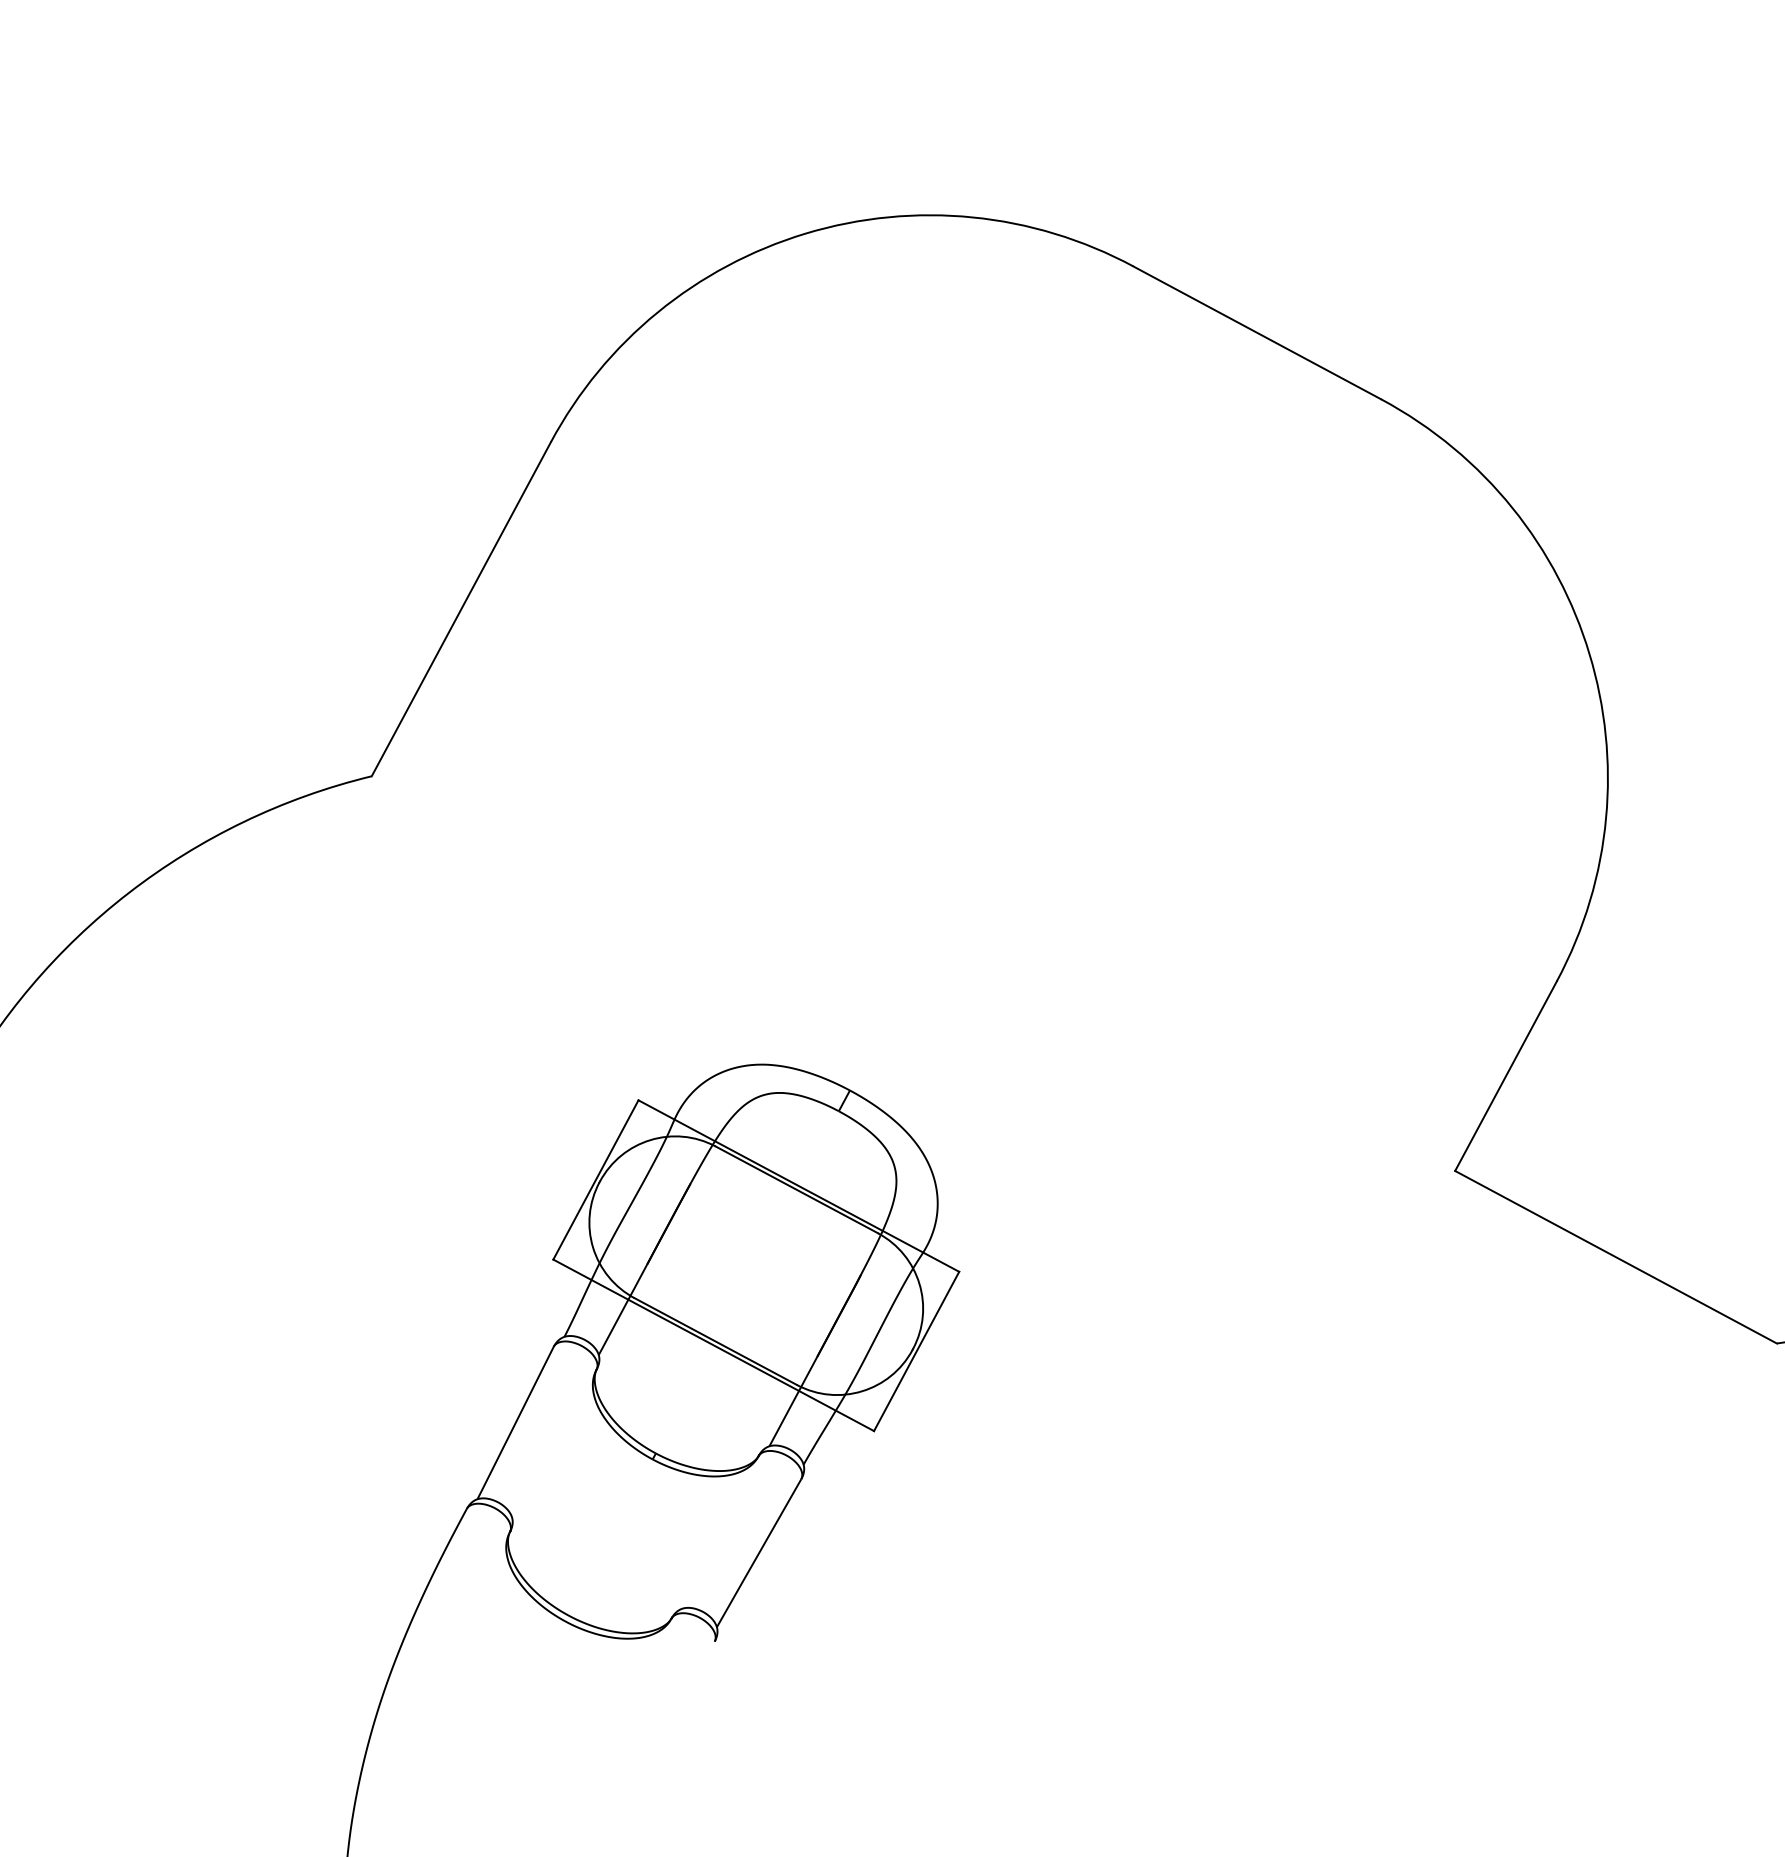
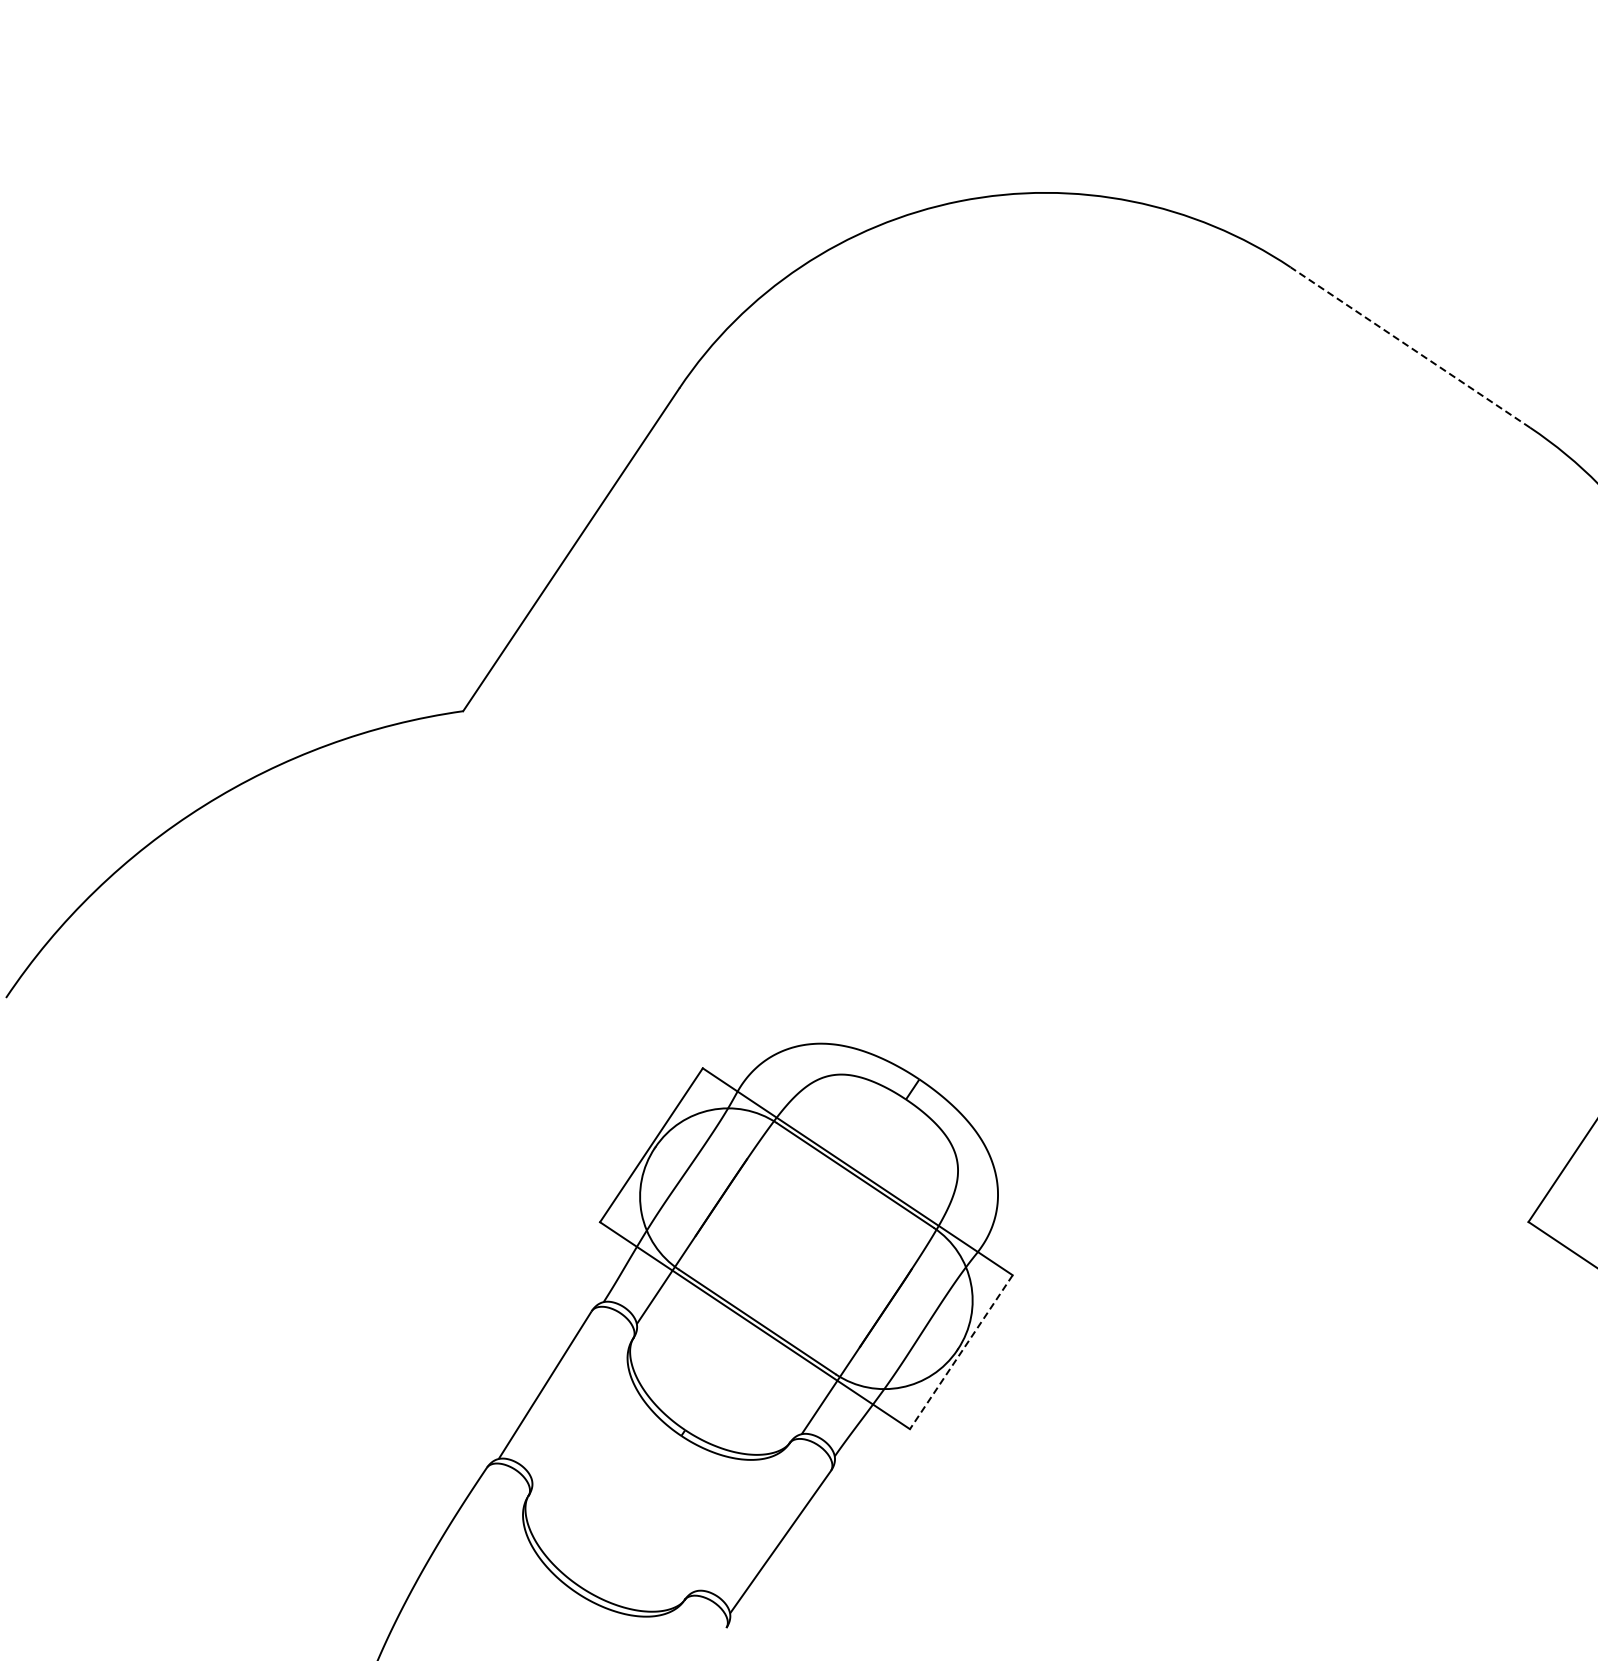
line: (1257, 332) -> (1410, 347), solid -> dashed
line: (916, 1351) -> (961, 1352), solid -> dashed

